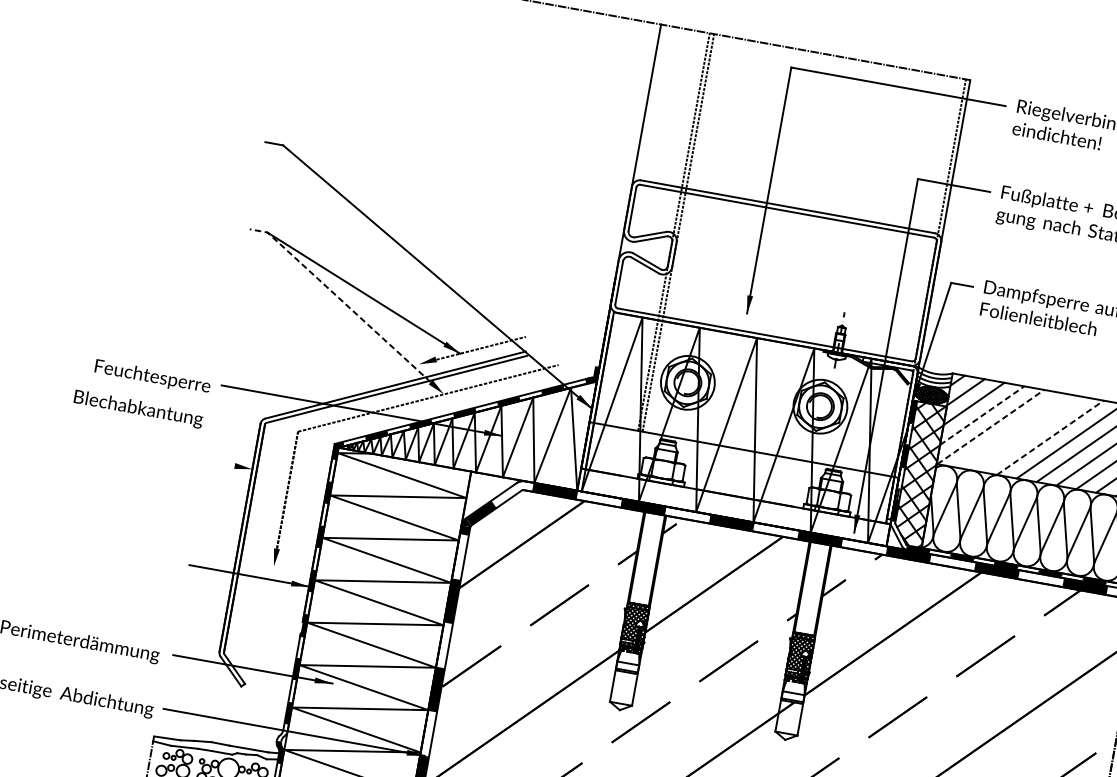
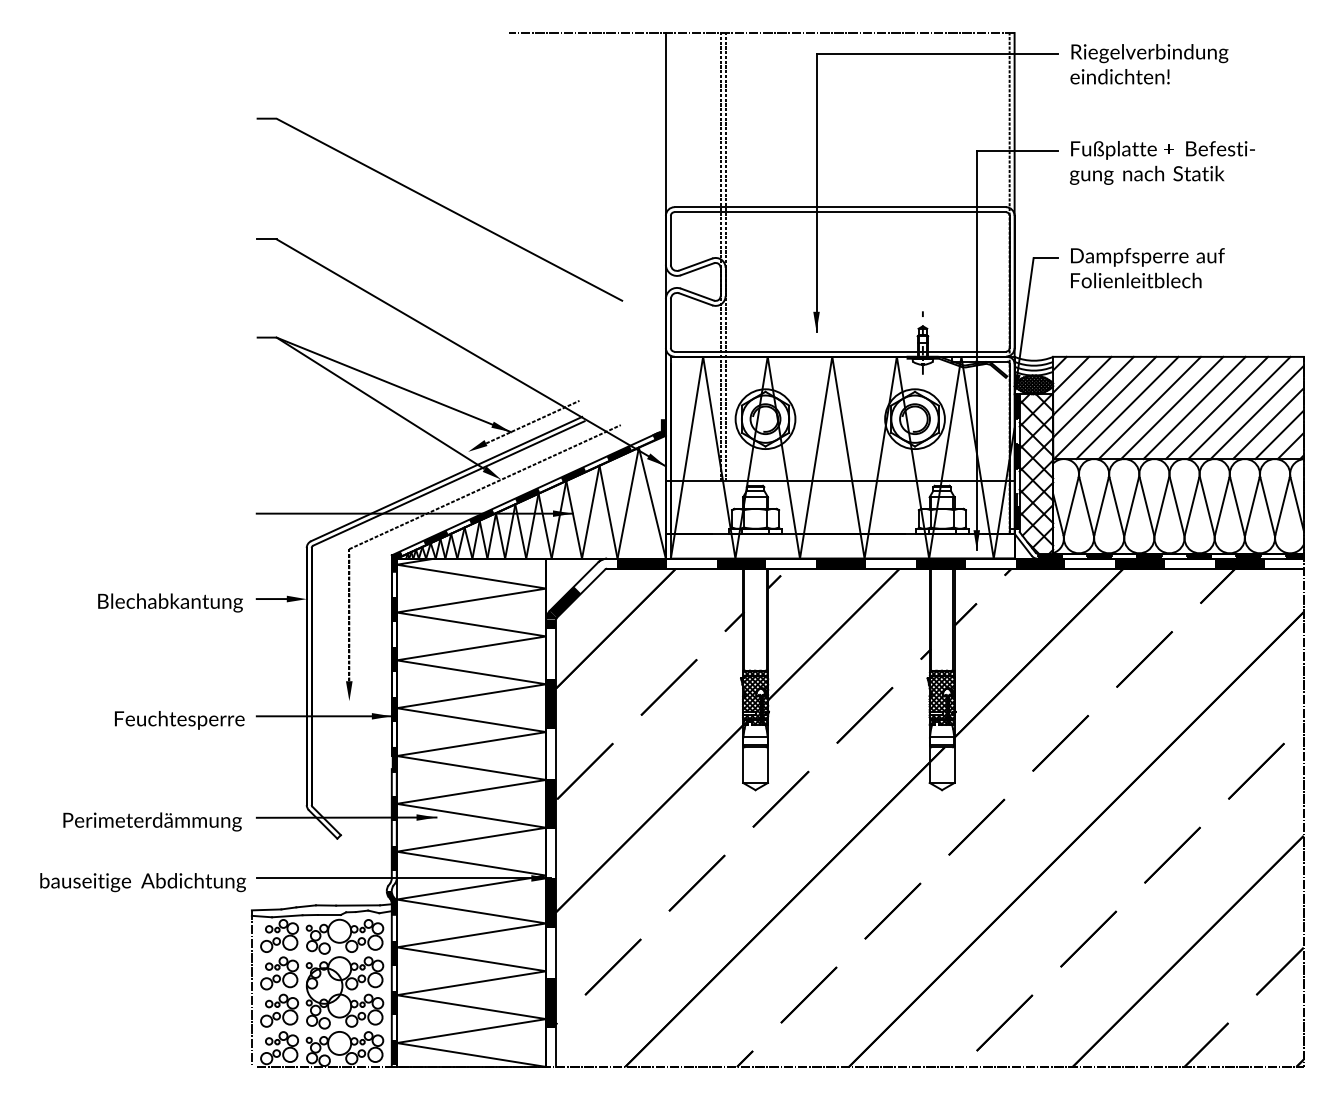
line: (433, 142) -> (440, 206), added
line: (341, 300) -> (371, 397), dashed -> solid
text: (152, 377) -> (179, 720), moved
text: (138, 408) -> (170, 602), moved
line: (982, 415) -> (1093, 397), dashed -> solid
line: (991, 426) -> (1105, 407), dashed -> solid
line: (1010, 430) -> (1127, 407), added
line: (1030, 433) -> (1149, 407), added
line: (1050, 437) -> (1172, 407), dashed -> solid
line: (221, 463) -> (271, 599), added

